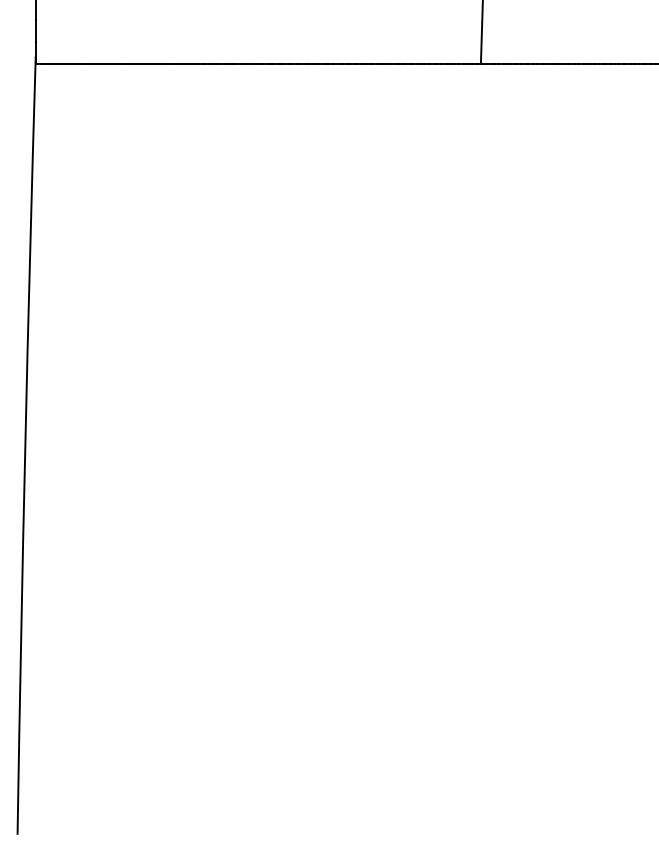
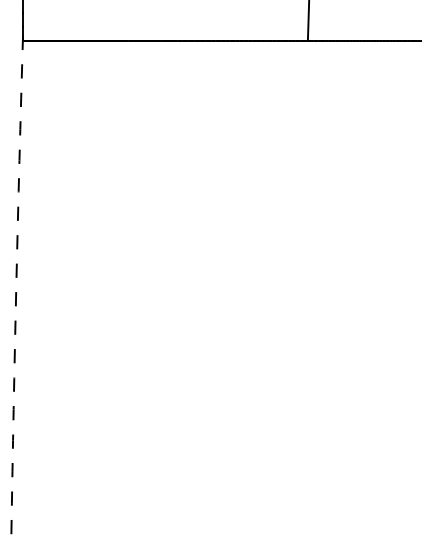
arc: (25, 444) -> (16, 284), solid -> dashed

